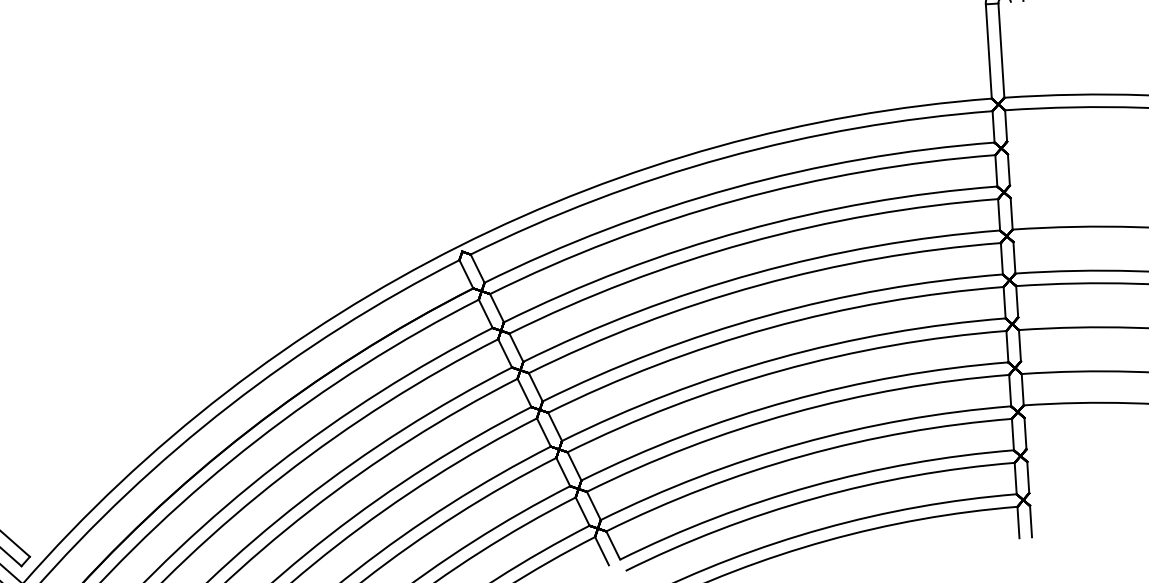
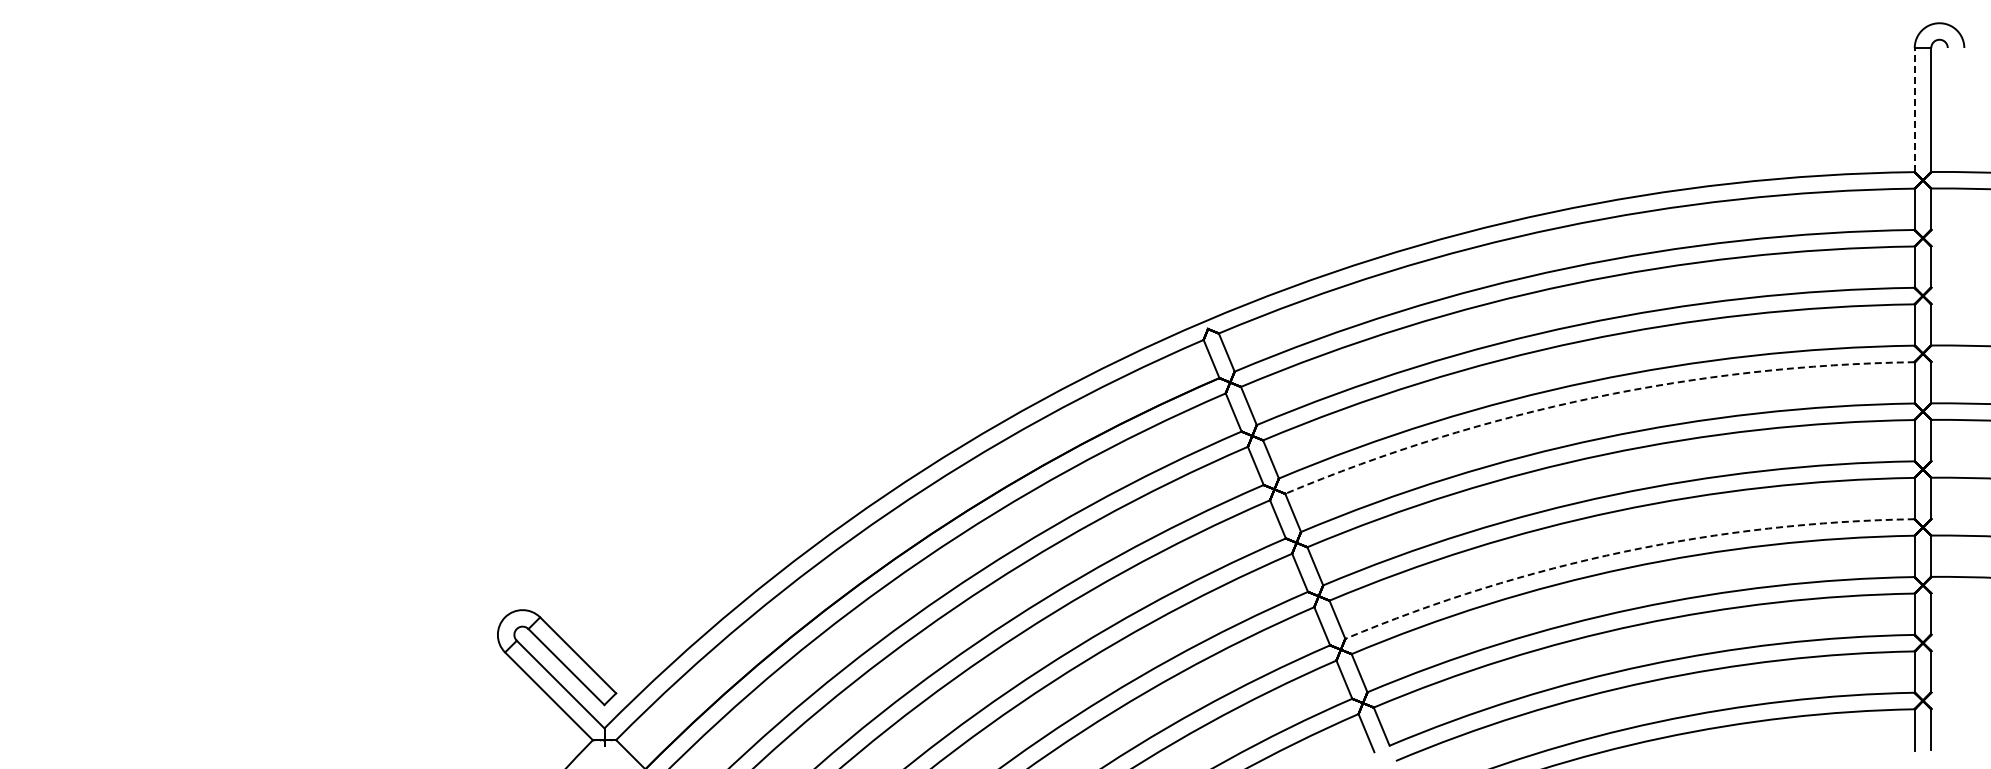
line: (988, 51) -> (1914, 109), solid -> dashed
arc: (758, 285) -> (1593, 397), solid -> dashed
arc: (789, 400) -> (1624, 551), solid -> dashed

